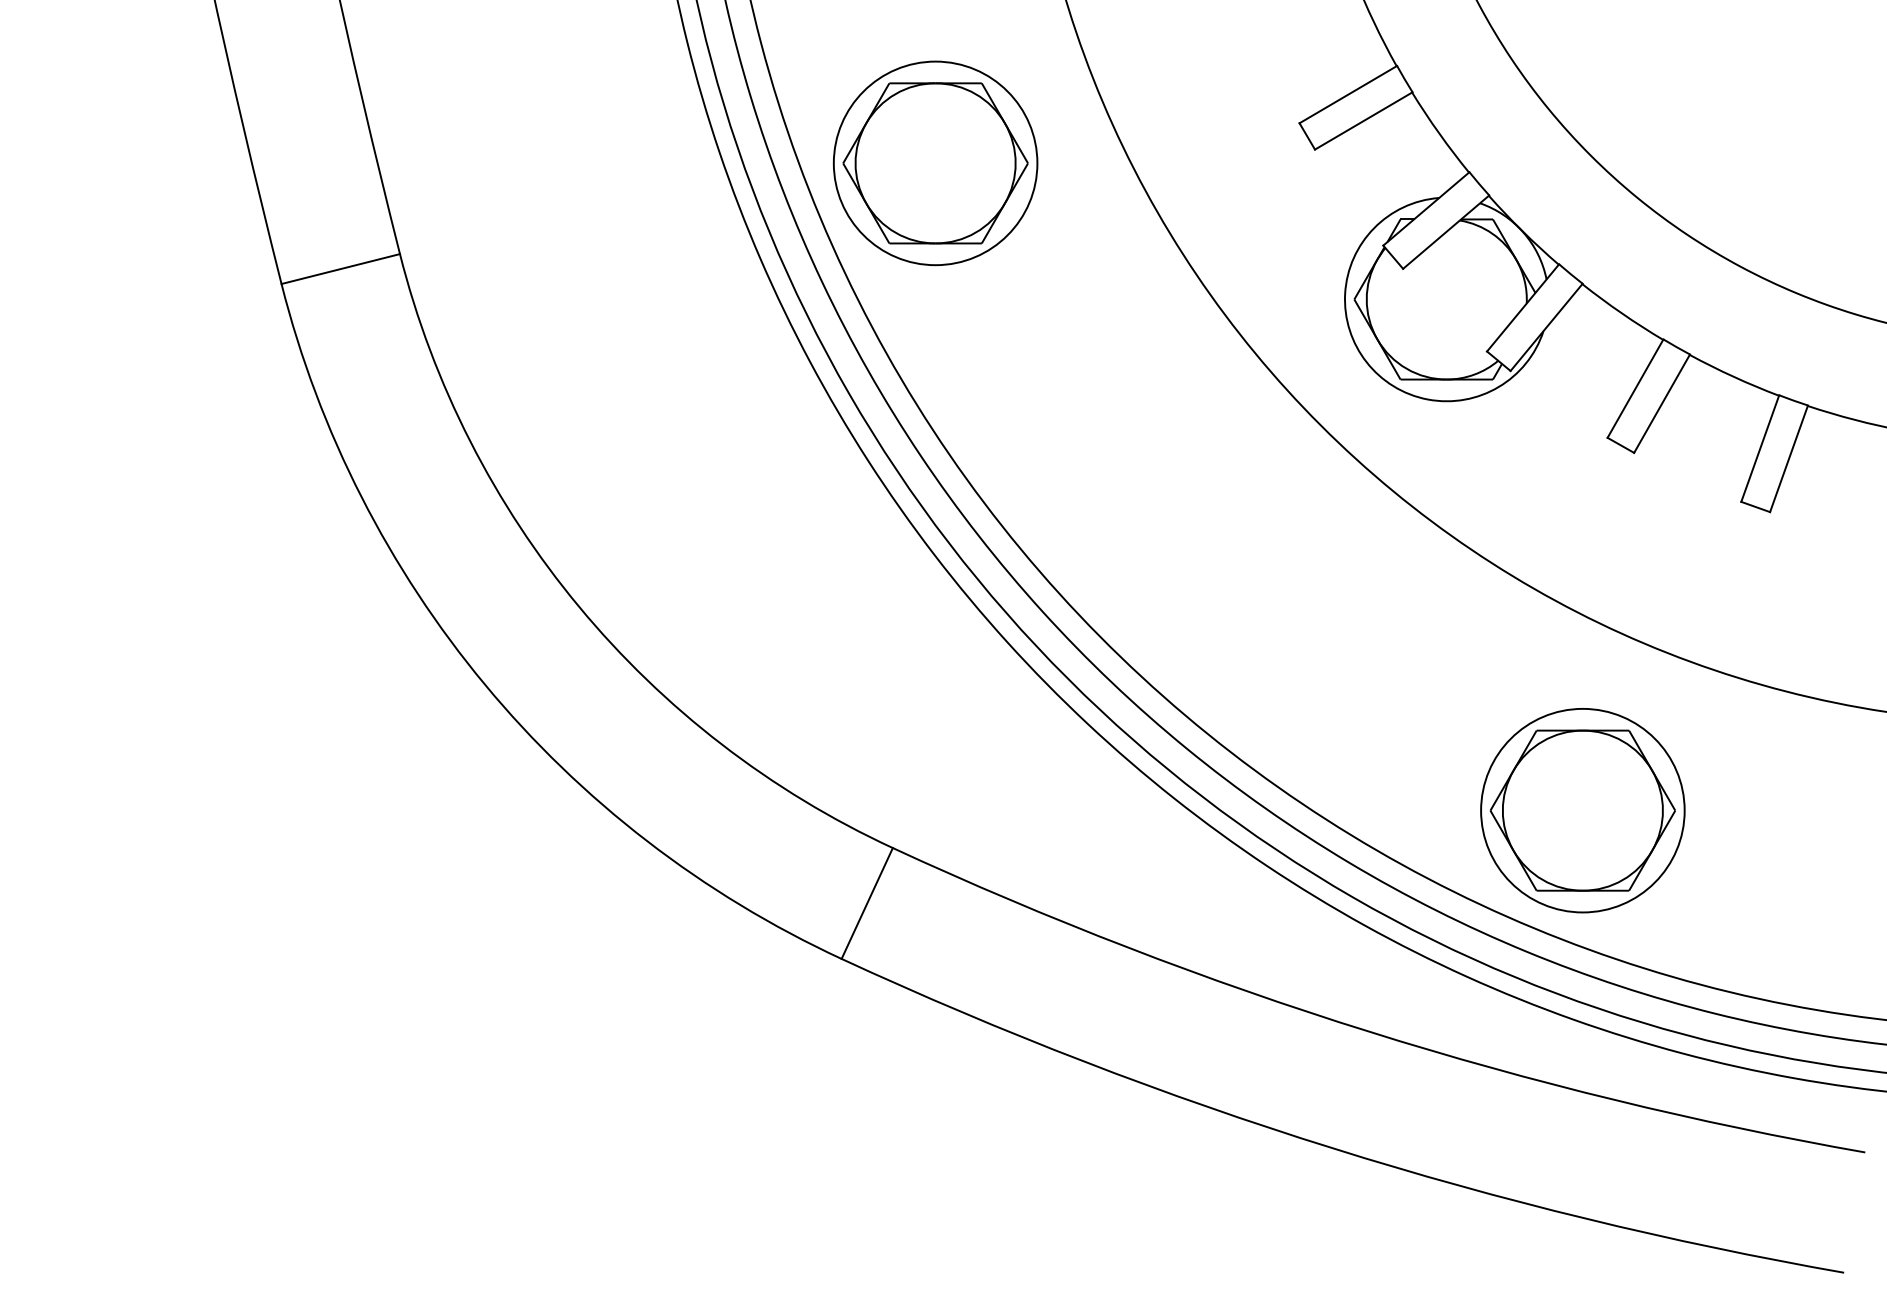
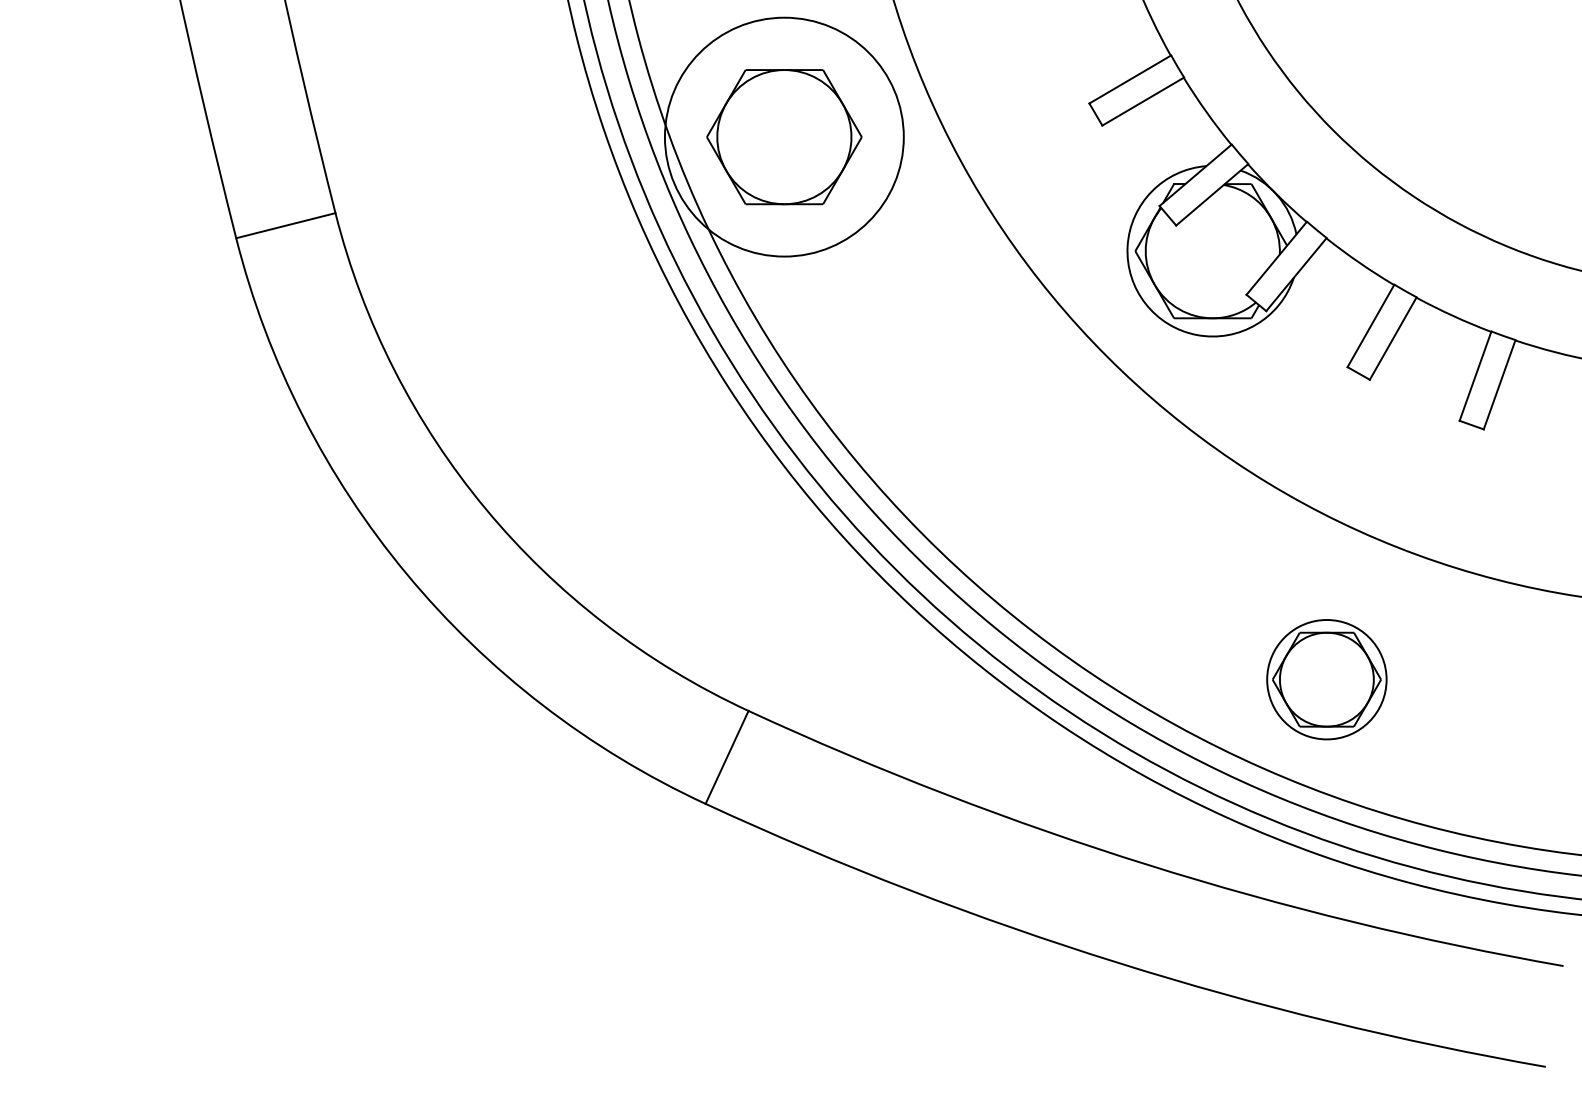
circle: (935, 163) -> (784, 137), size x1.4
part: (1582, 810) -> (1326, 679), size x0.7

